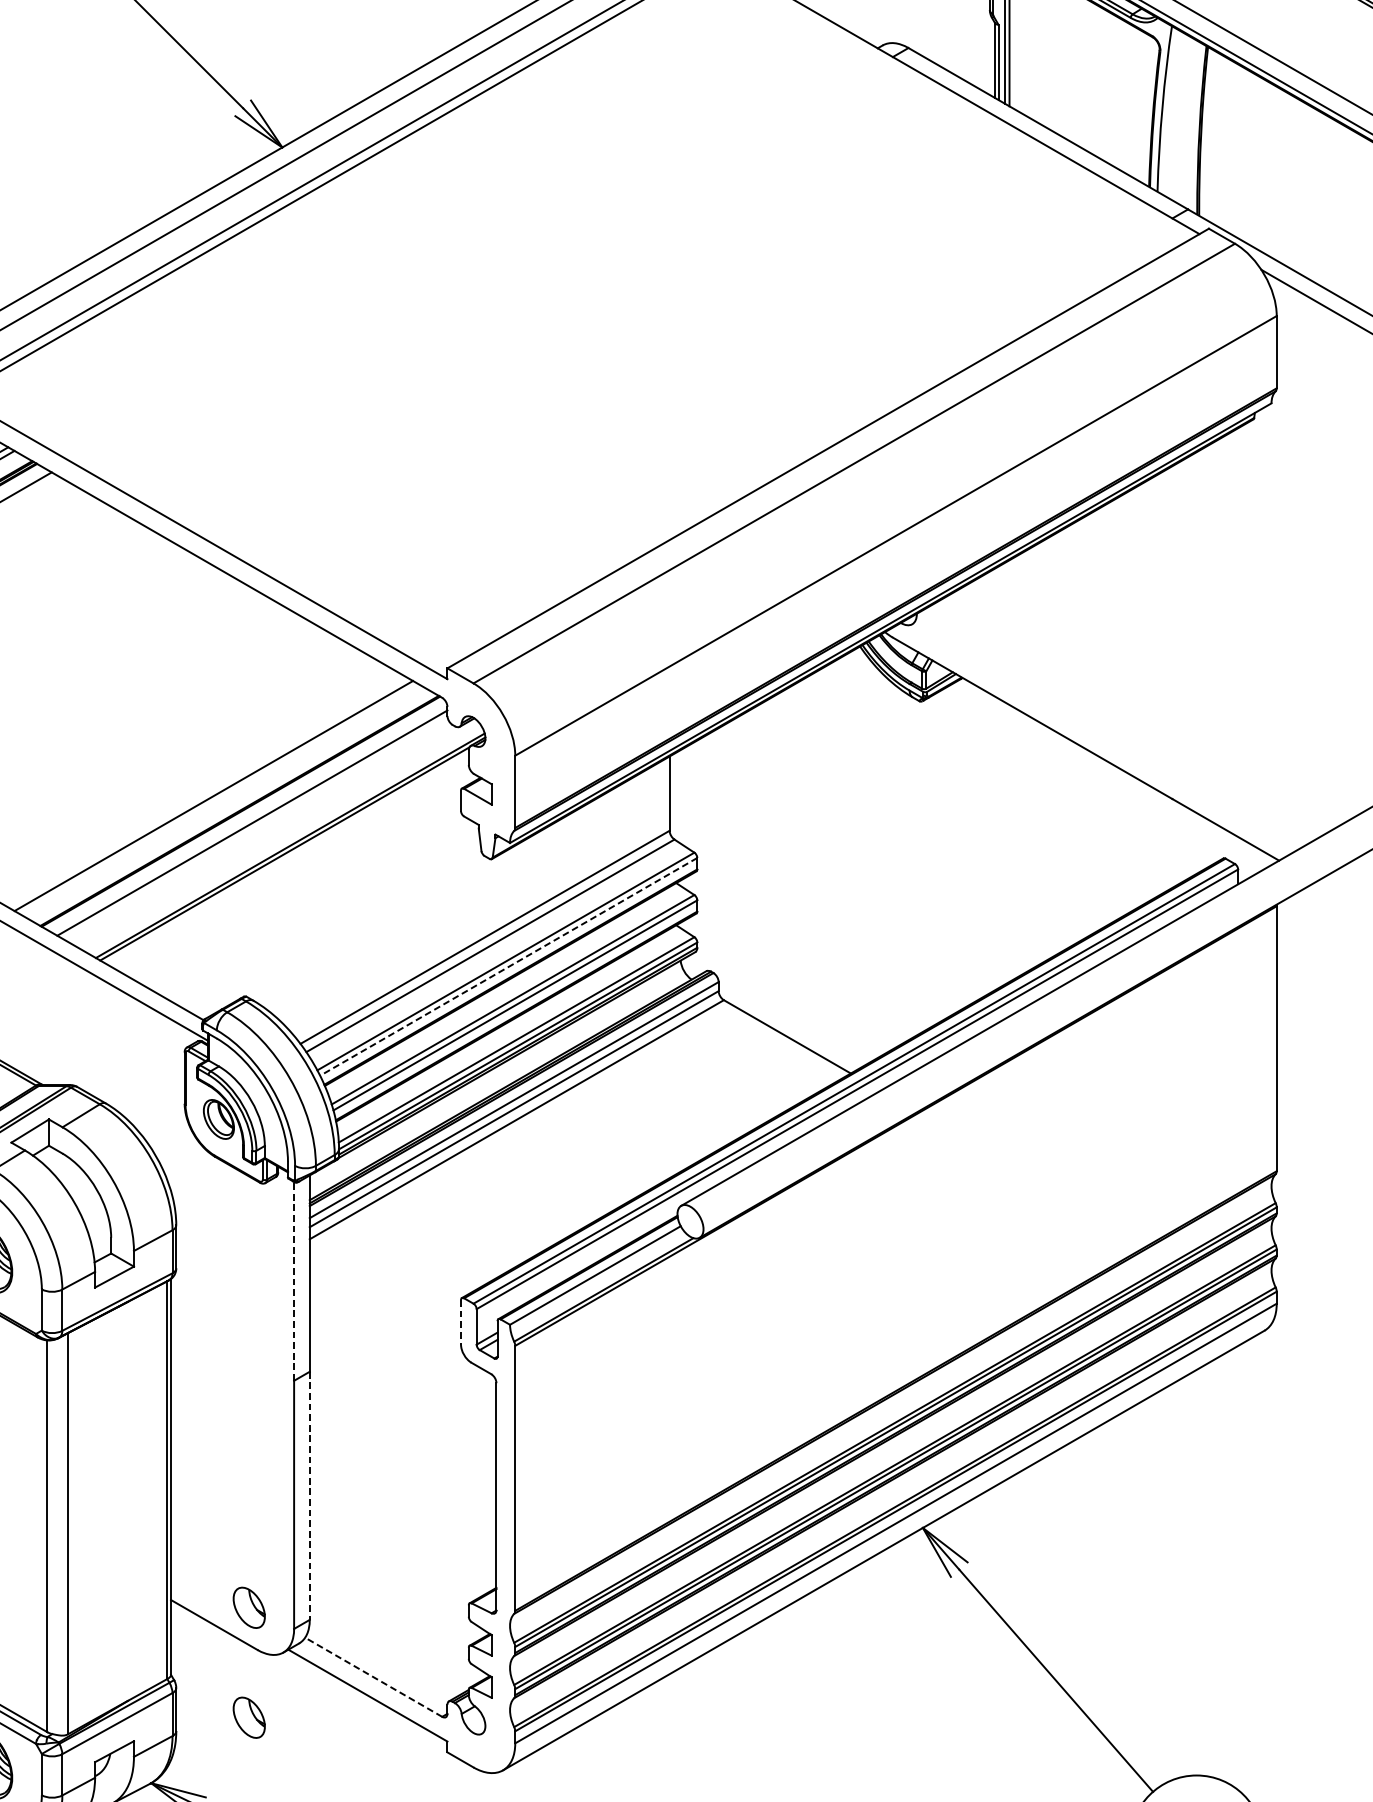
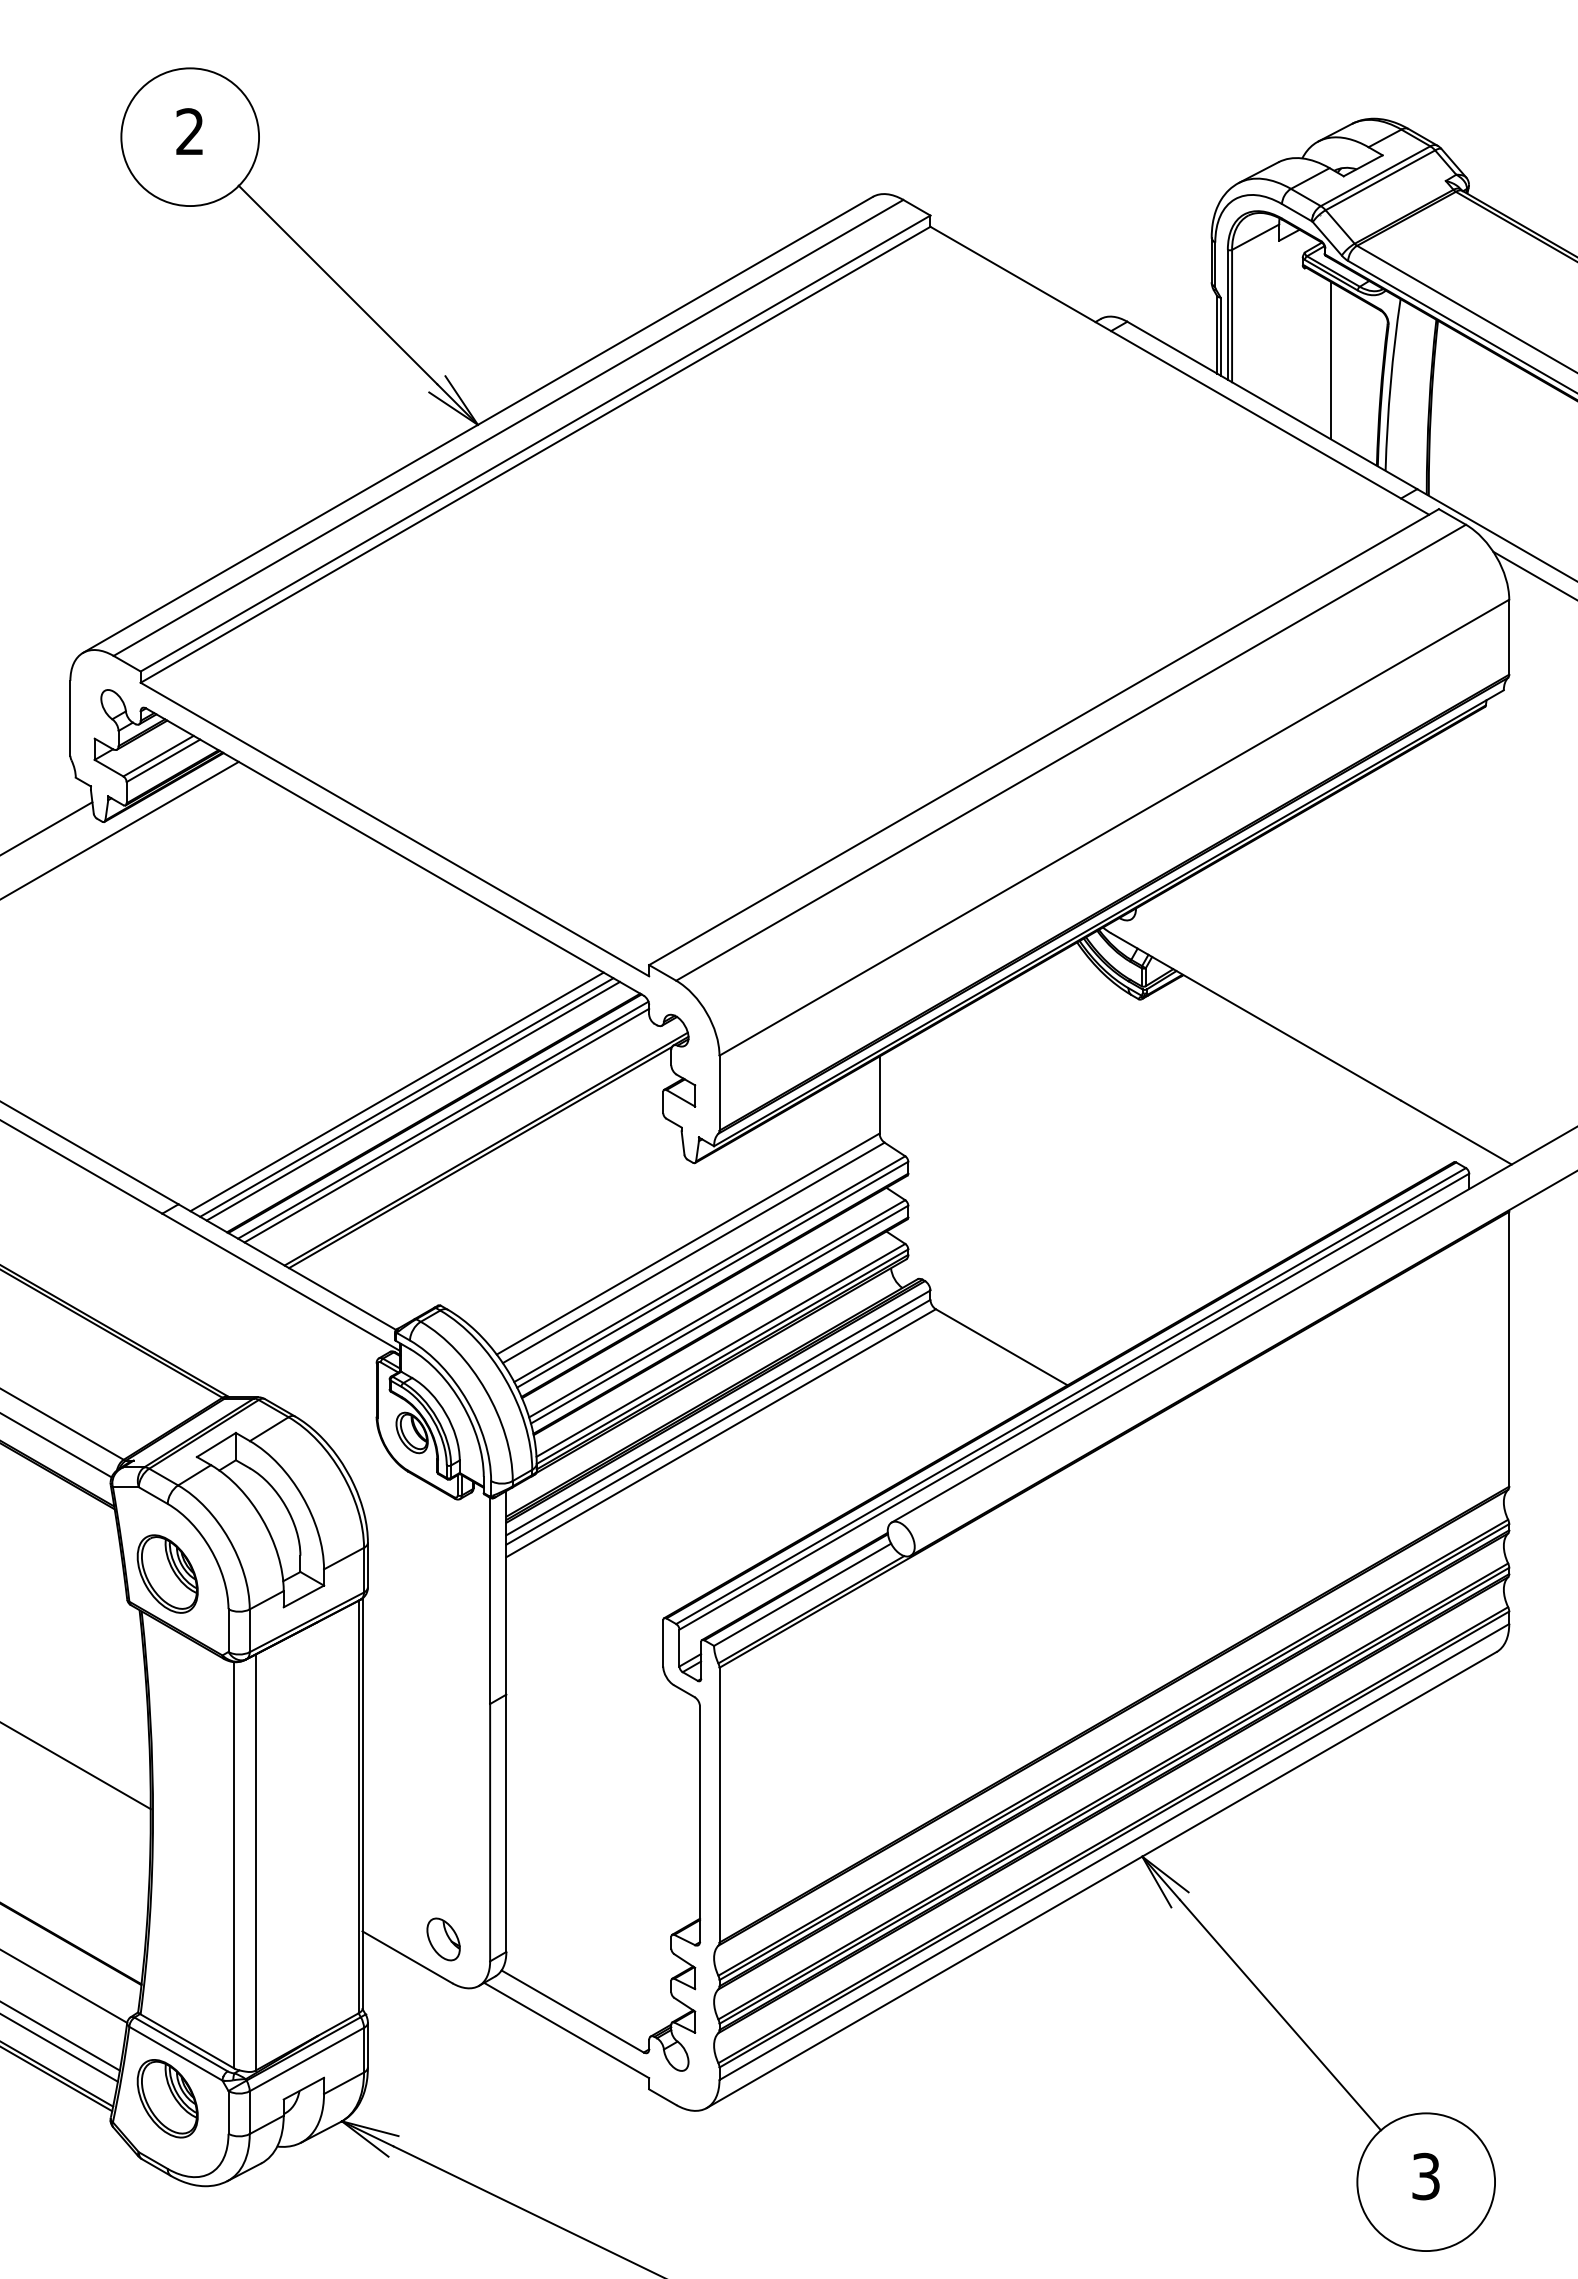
line: (1104, 85) -> (1330, 360), added
line: (203, 790) -> (396, 1091), added
line: (219, 798) -> (412, 1100), added
line: (249, 817) -> (443, 1119), added
line: (508, 966) -> (712, 1274), dashed -> solid
line: (294, 1281) -> (490, 1600), dashed -> solid
line: (461, 1322) -> (663, 1643), dashed -> solid
line: (309, 1496) -> (506, 1823), dashed -> solid
line: (373, 1677) -> (572, 2011), dashed -> solid
part: (249, 1717) -> (443, 2053), removed

